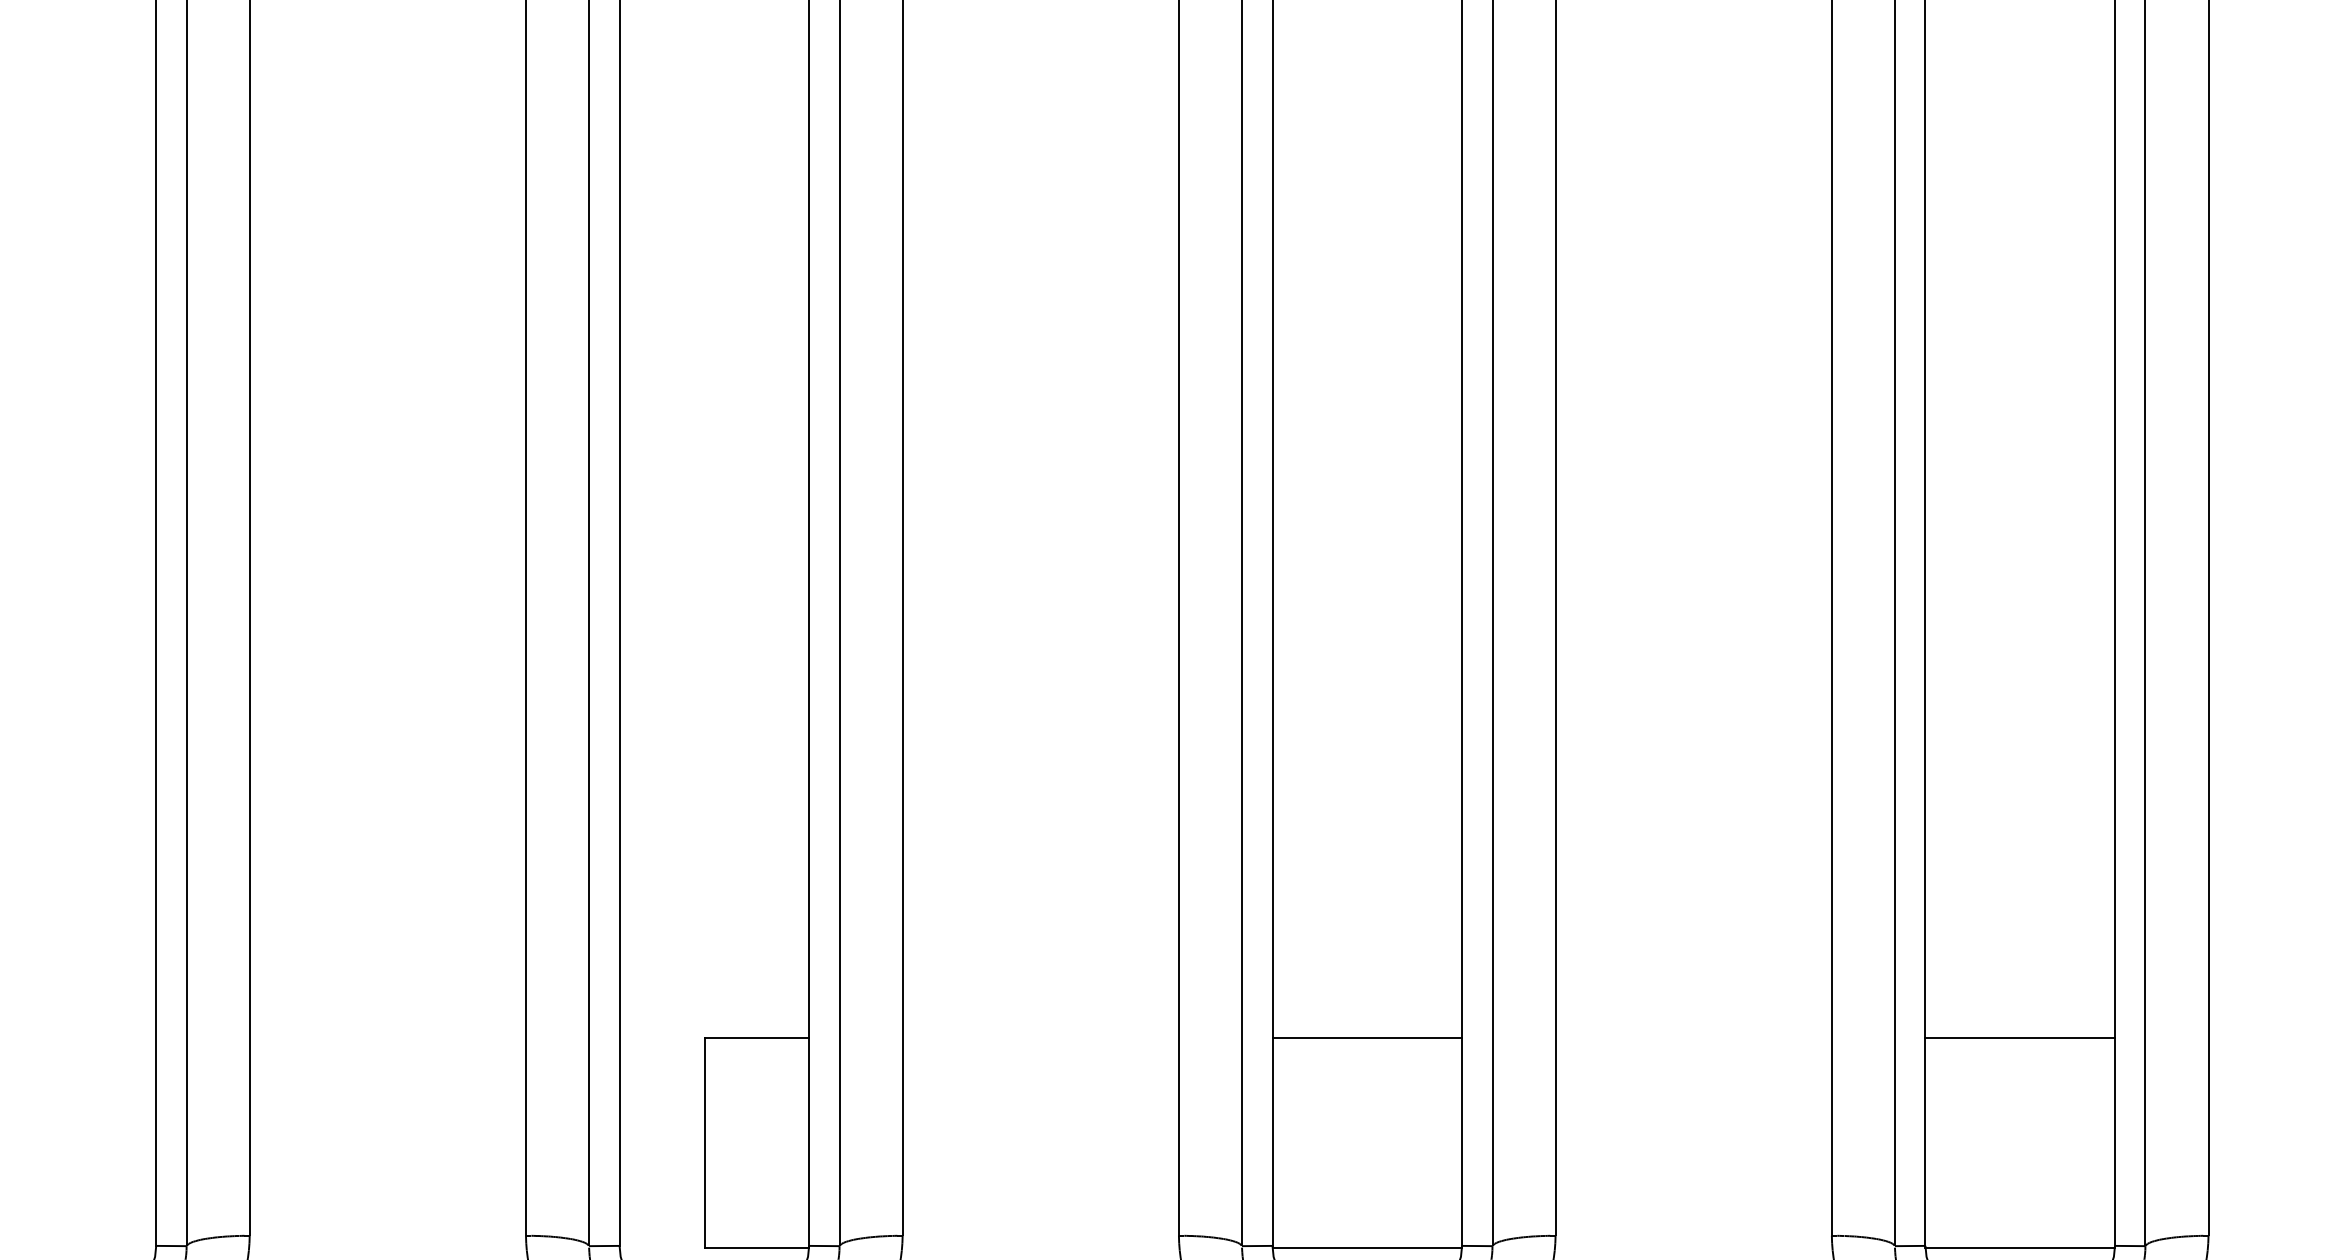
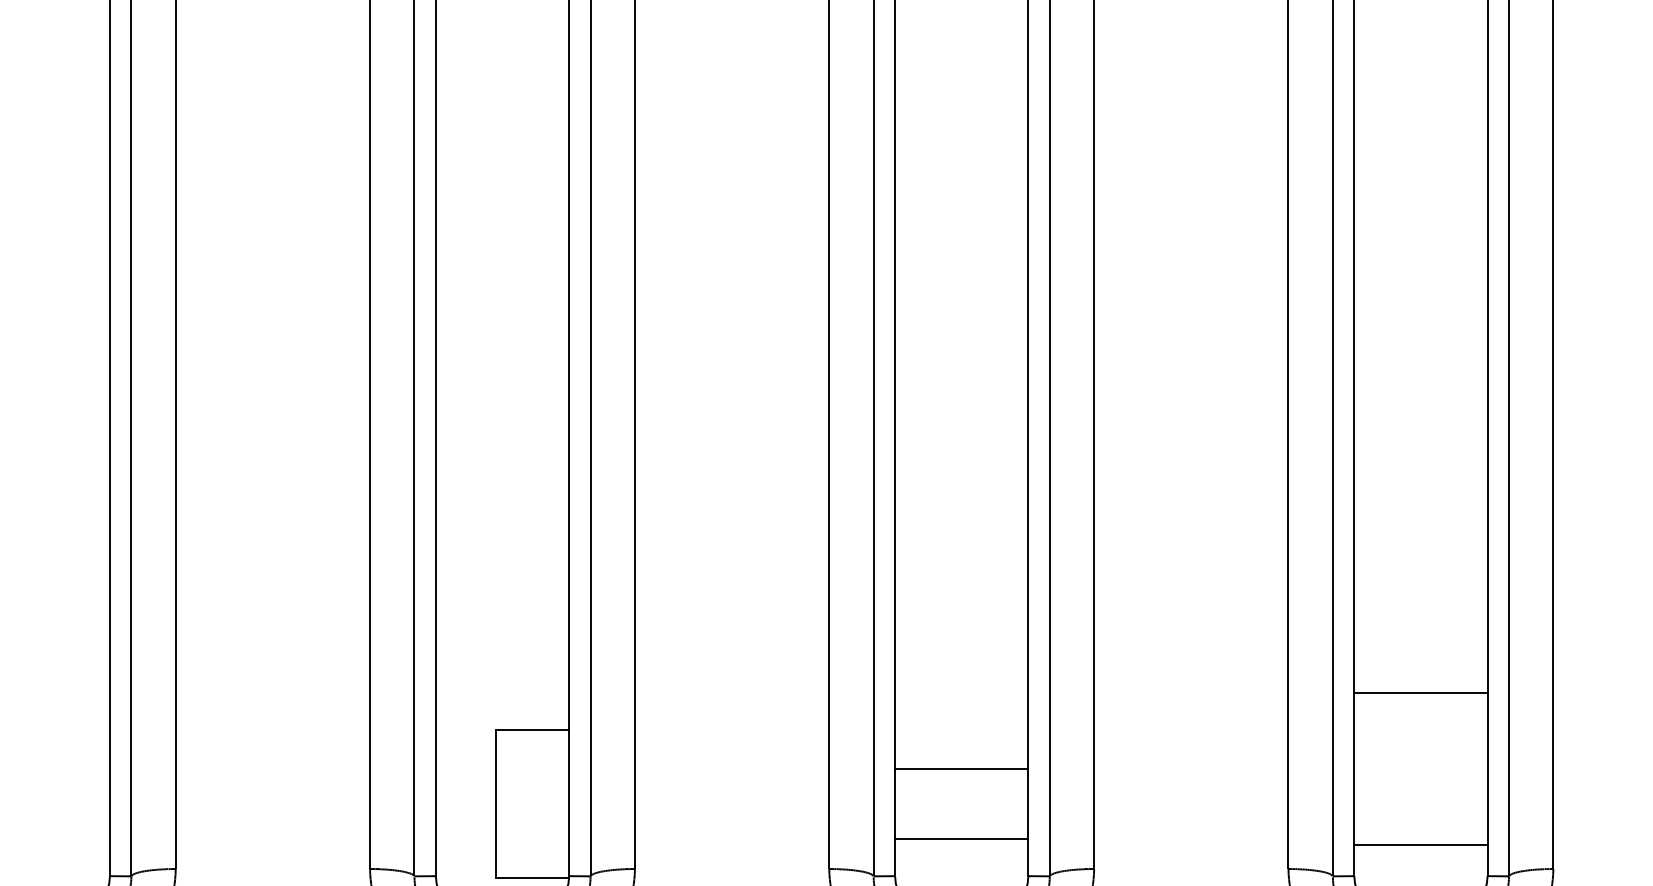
line: (1367, 1037) -> (961, 768), moved
line: (2020, 1037) -> (1421, 692), moved
line: (1367, 1248) -> (961, 839), moved
line: (2019, 1248) -> (1420, 844), moved

